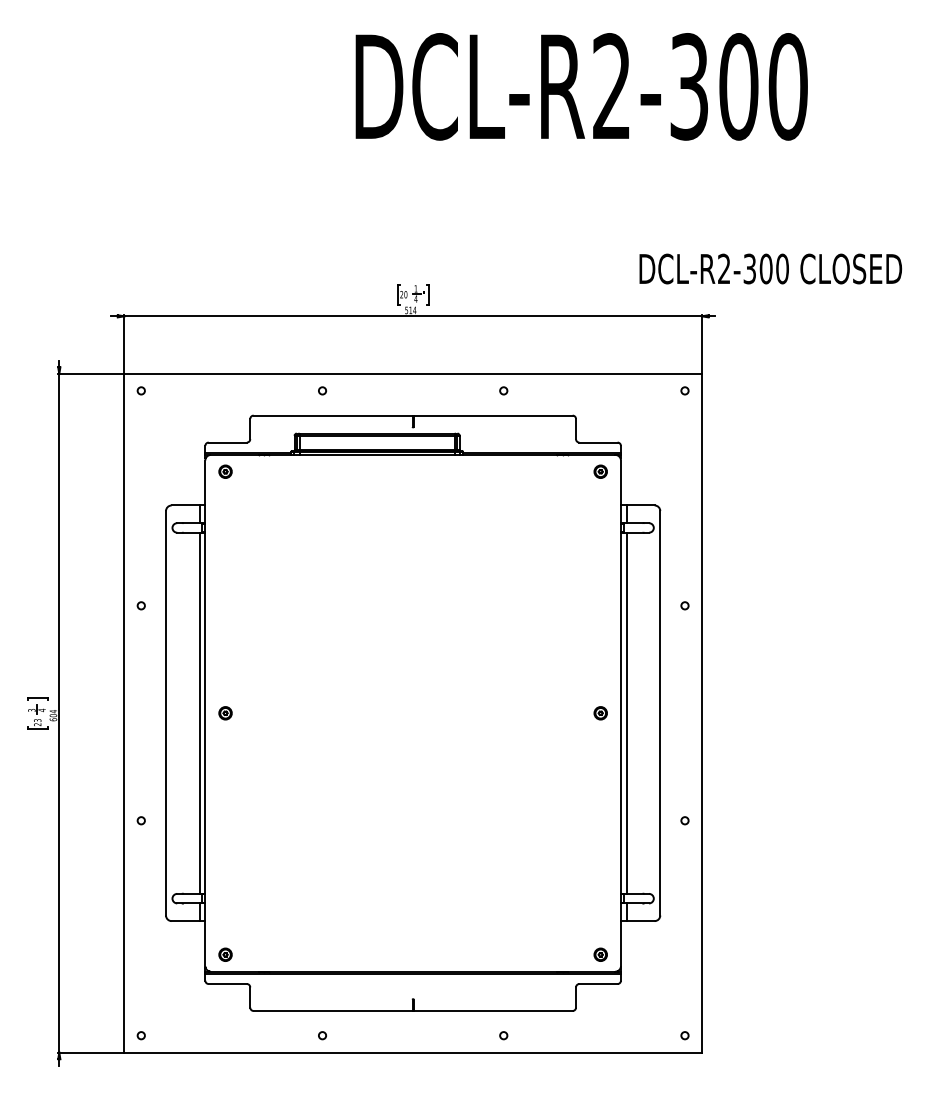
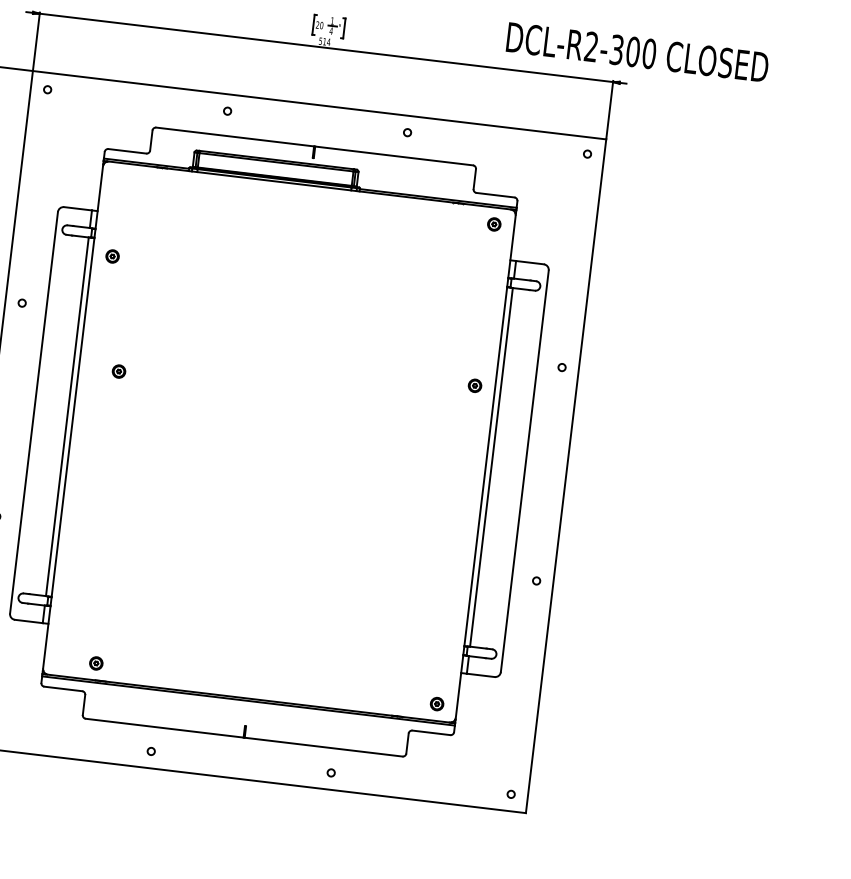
text: (770, 268) -> (637, 51), moved
part: (225, 471) -> (112, 256), moved
part: (225, 713) -> (118, 371), moved
part: (600, 713) -> (474, 386), moved
part: (225, 954) -> (96, 663), moved

